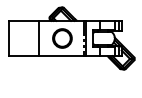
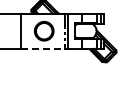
line: (61, 56) -> (43, 49), solid -> dashed

